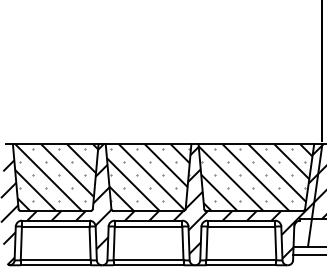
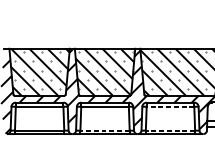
line: (241, 226) -> (170, 106), solid -> dashed
line: (148, 260) -> (105, 130), solid -> dashed
line: (241, 260) -> (170, 130), solid -> dashed

